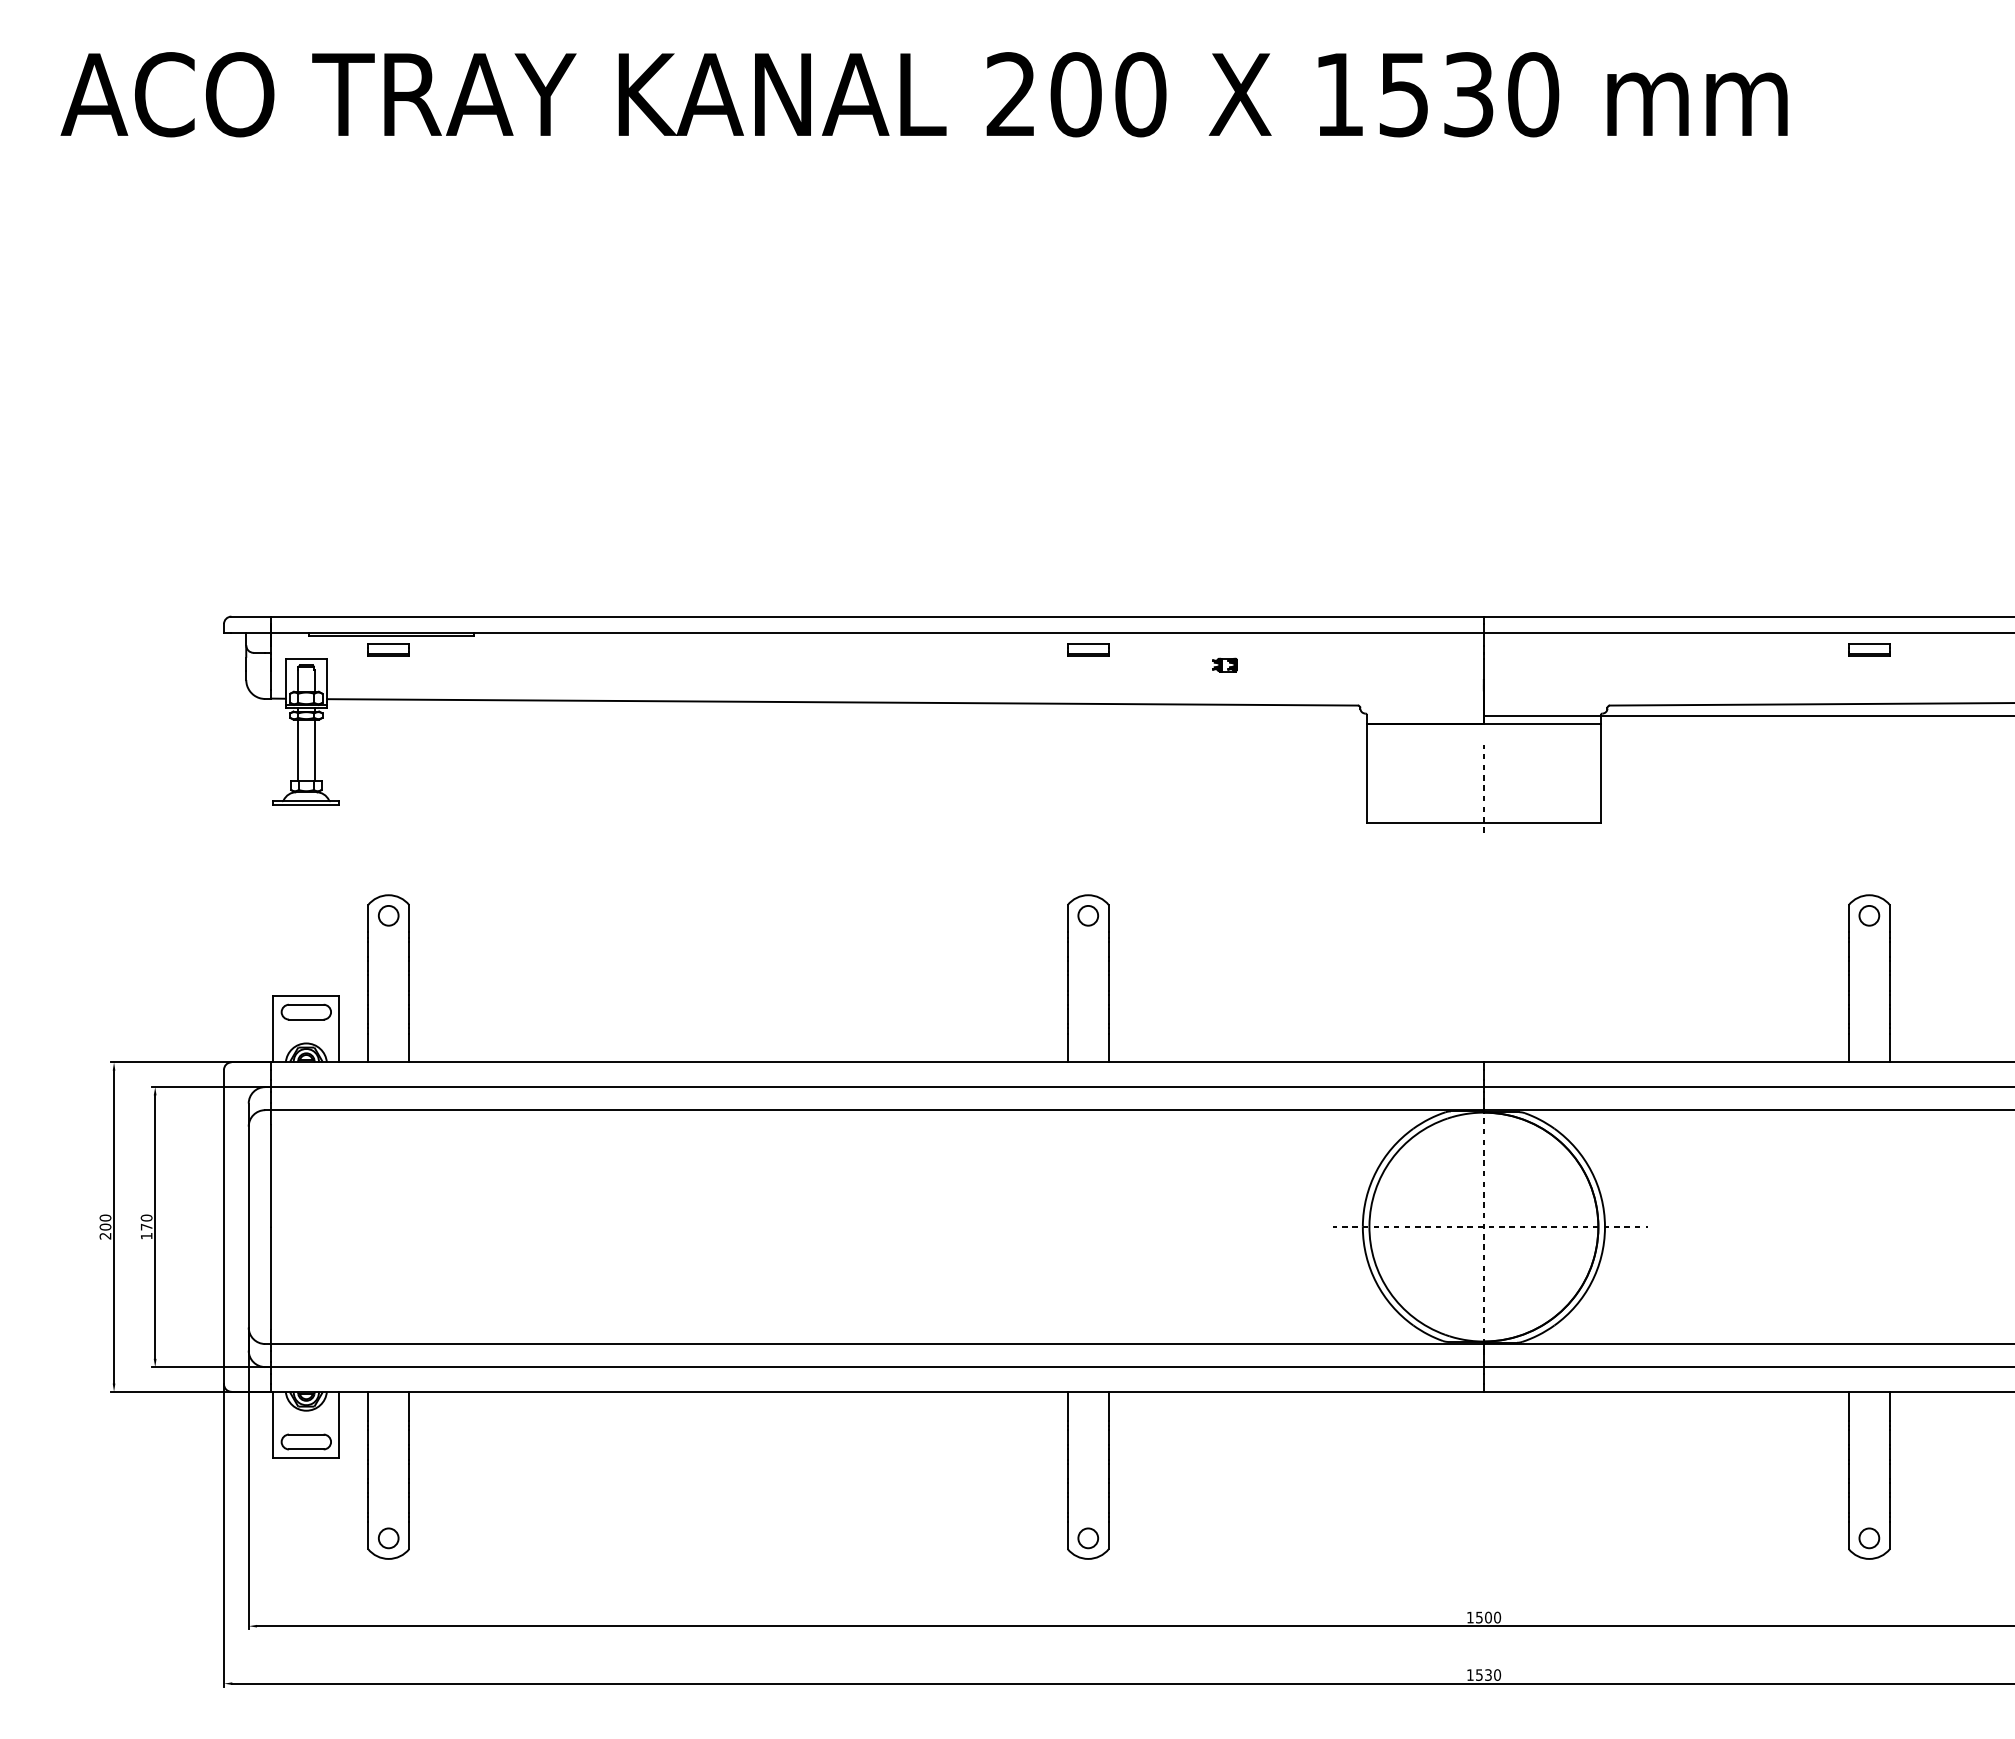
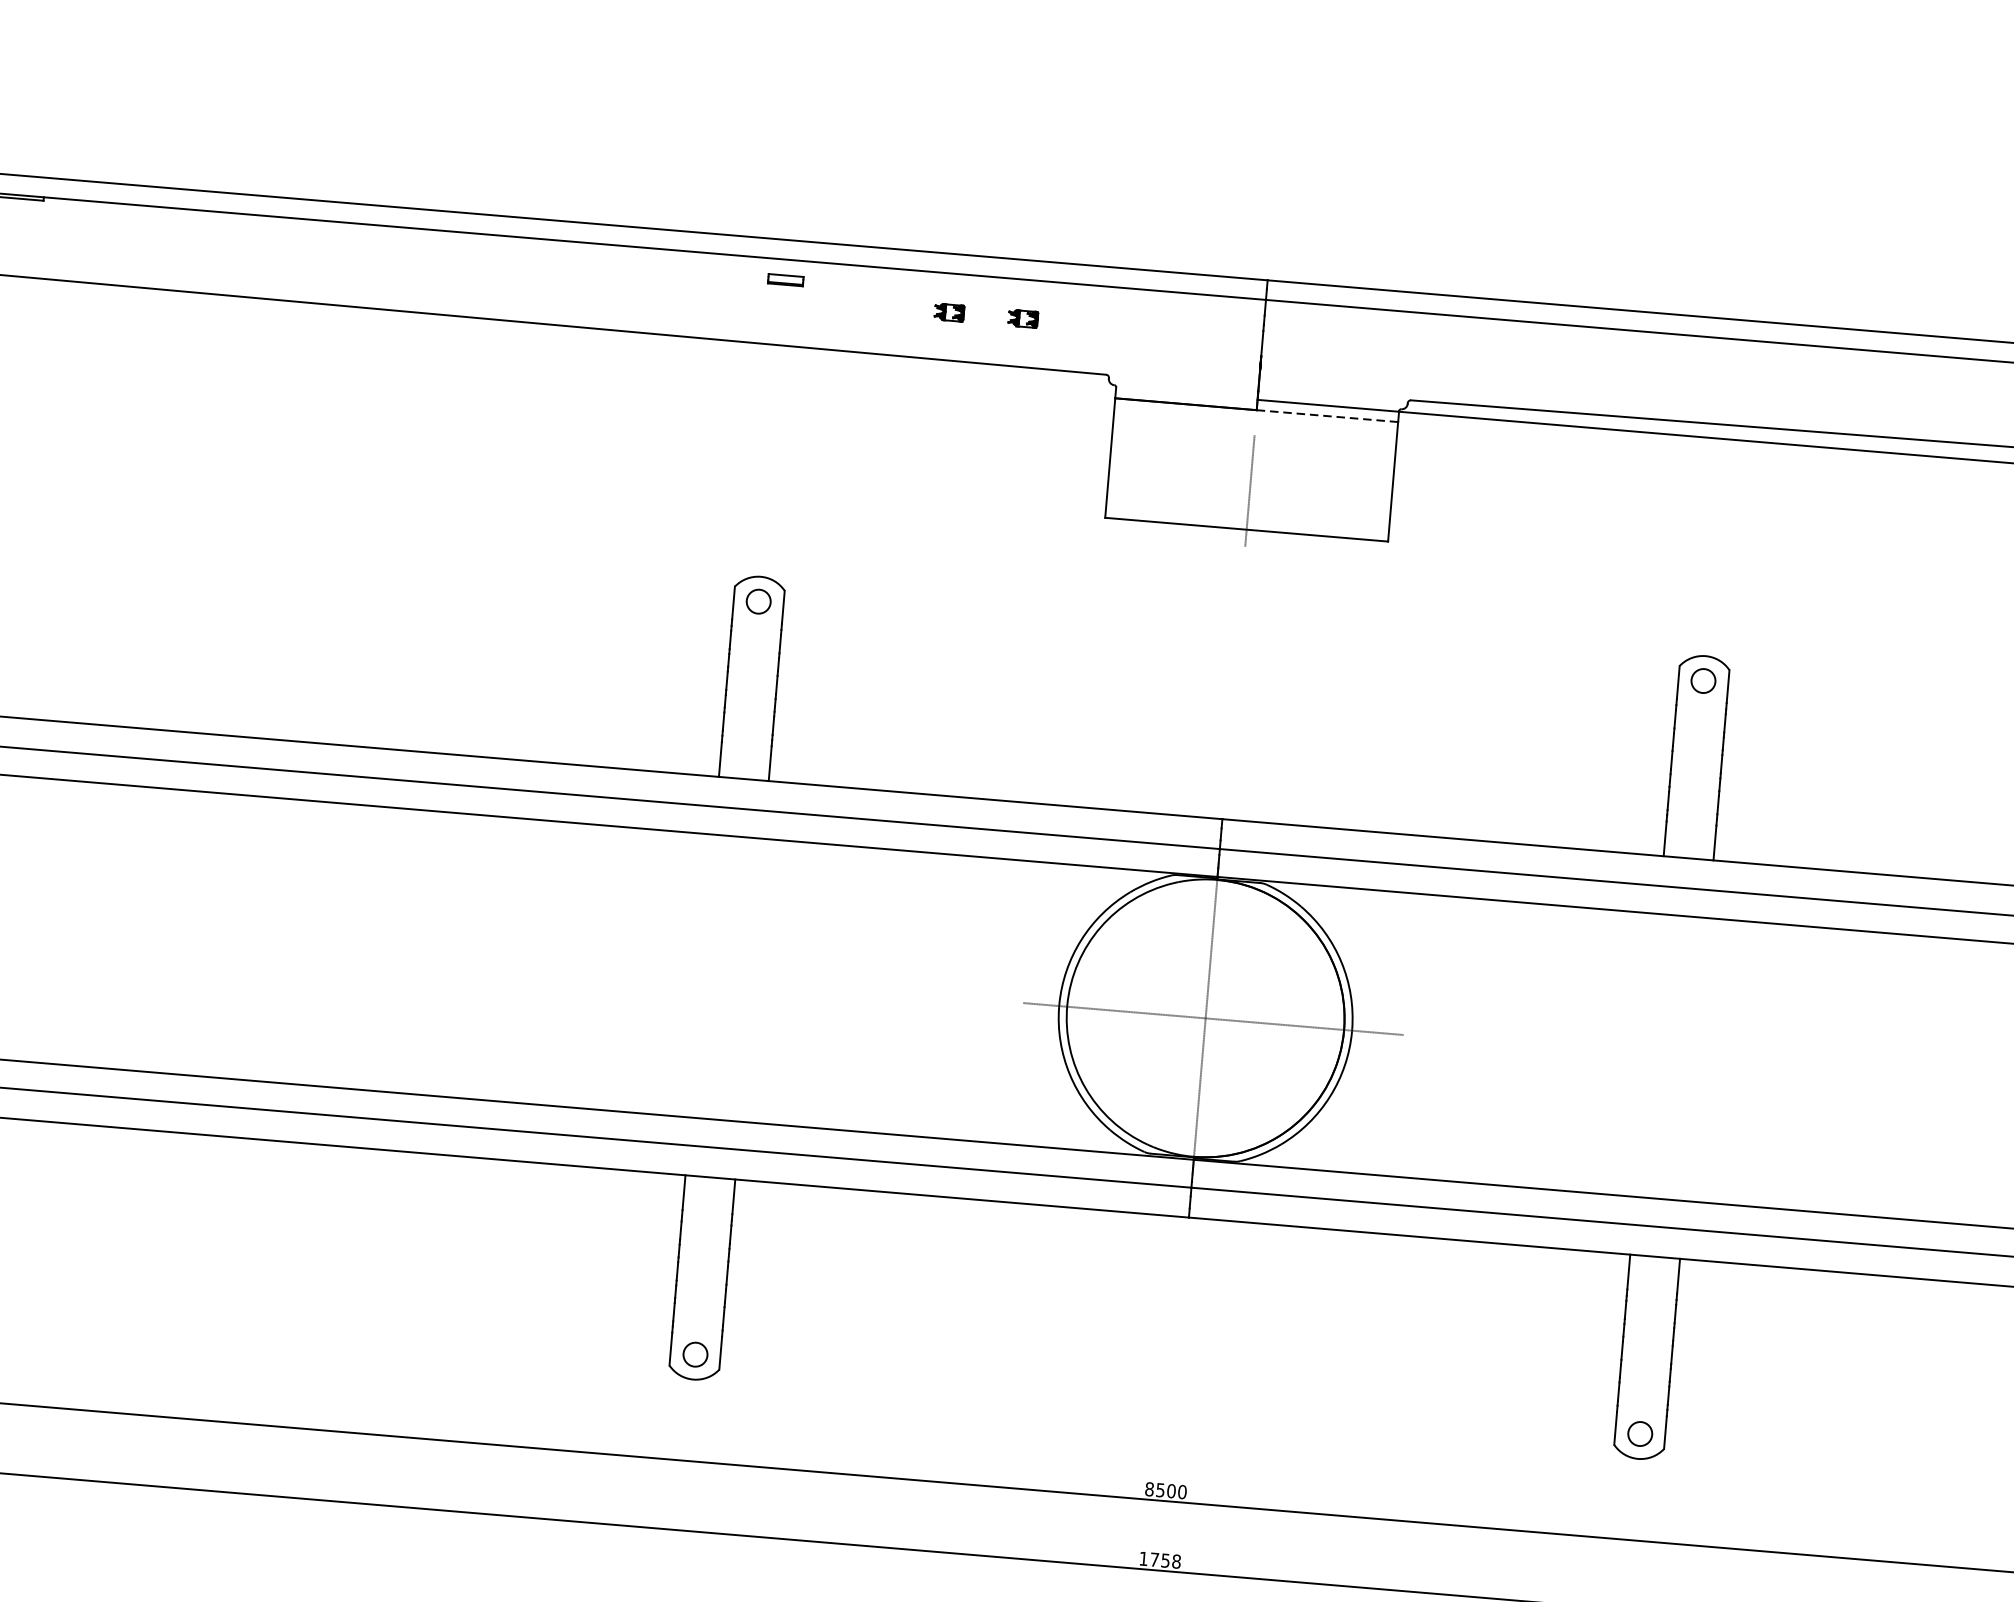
part: (1088, 649) -> (786, 279), size x0.7
part: (1869, 649) -> (1730, 358), removed
part: (1285, 664) -> (1022, 317), added
line: (1541, 724) -> (1326, 416), solid -> dashed
text: (1469, 1617) -> (1148, 1489), 1500 -> 8500
text: (1488, 1674) -> (1165, 1559), 1530 -> 1758

